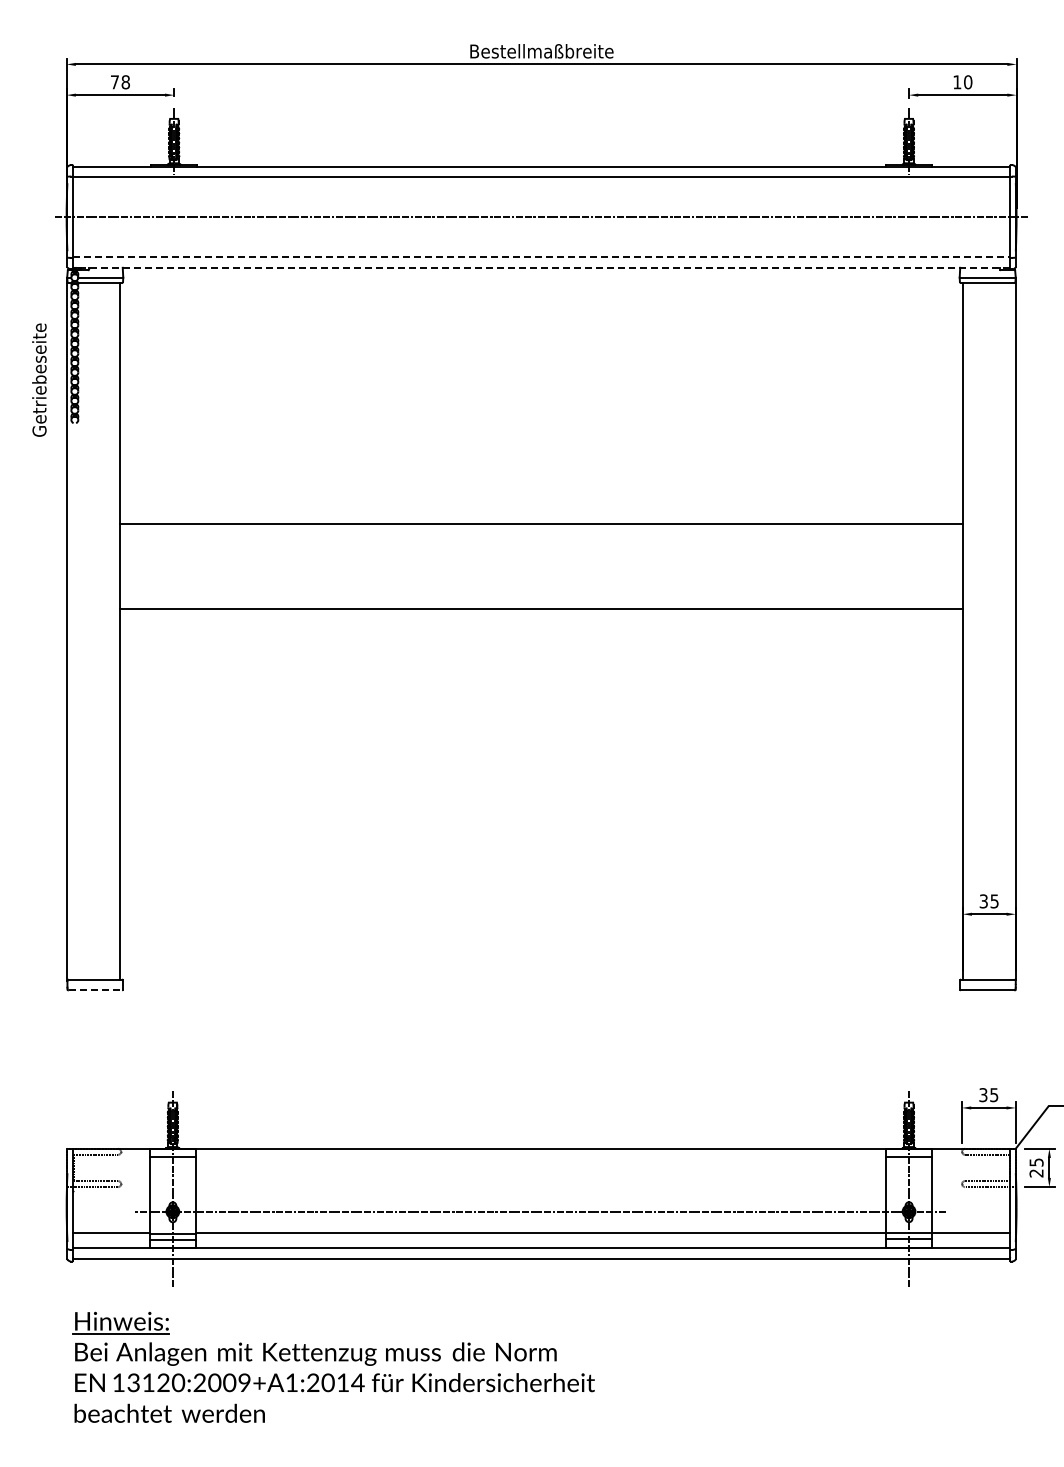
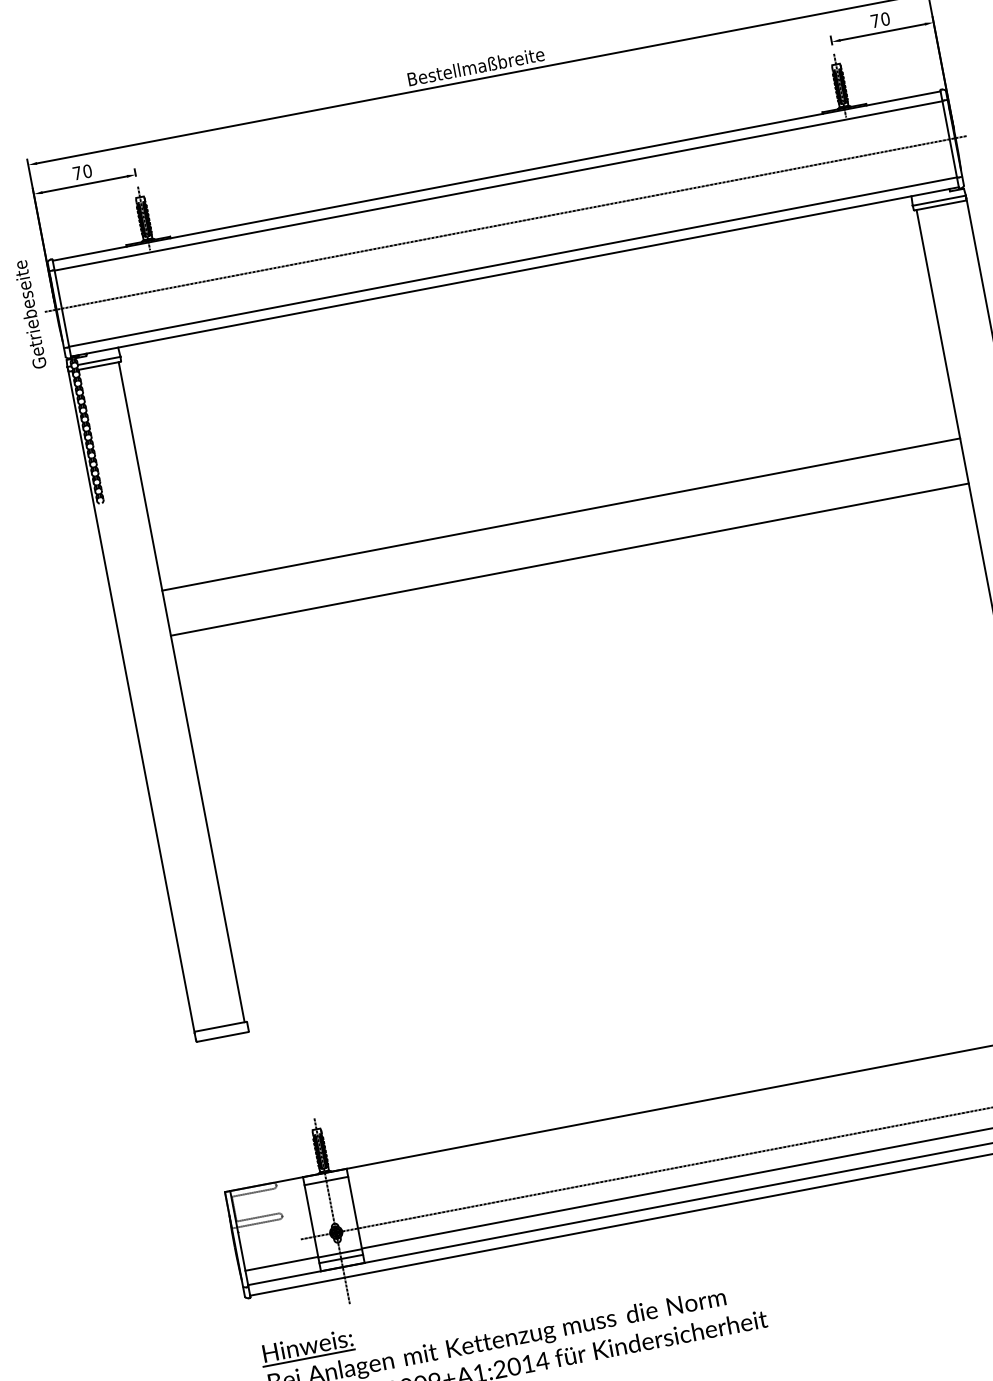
text: (125, 82) -> (87, 171), 78 -> 70
text: (957, 82) -> (875, 21), 10 -> 70
line: (541, 257) -> (512, 262), dashed -> solid
line: (541, 267) -> (514, 271), dashed -> solid
text: (39, 379) -> (30, 314), moved
line: (541, 608) -> (569, 559), moved
line: (95, 990) -> (222, 1037), dashed -> solid

